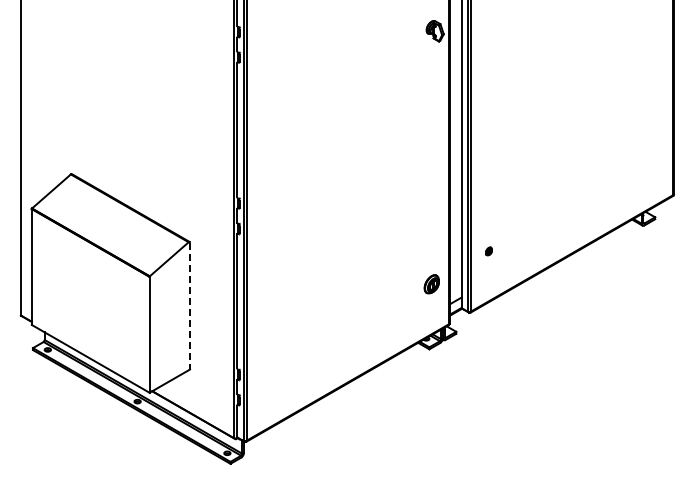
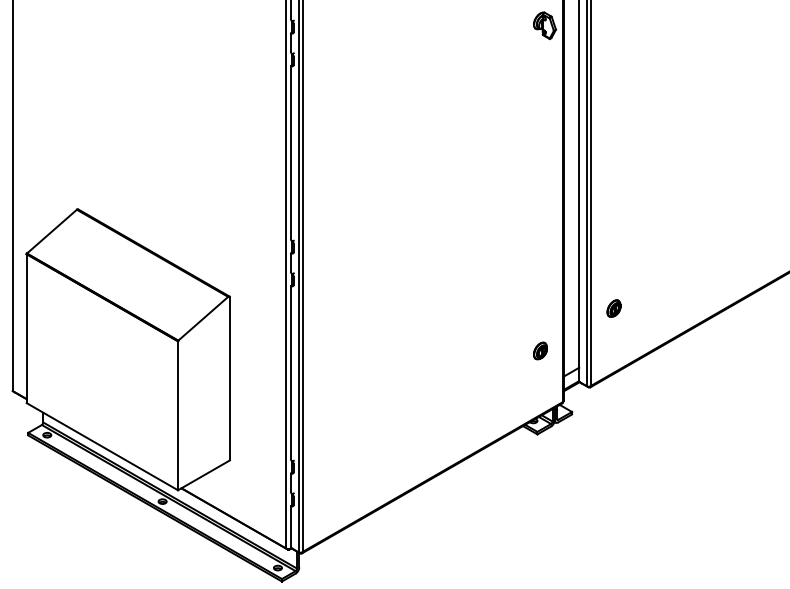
part: (488, 251) -> (613, 308), size x1.67
part: (431, 284) -> (540, 351), size x0.71
line: (190, 306) -> (230, 379), dashed -> solid

